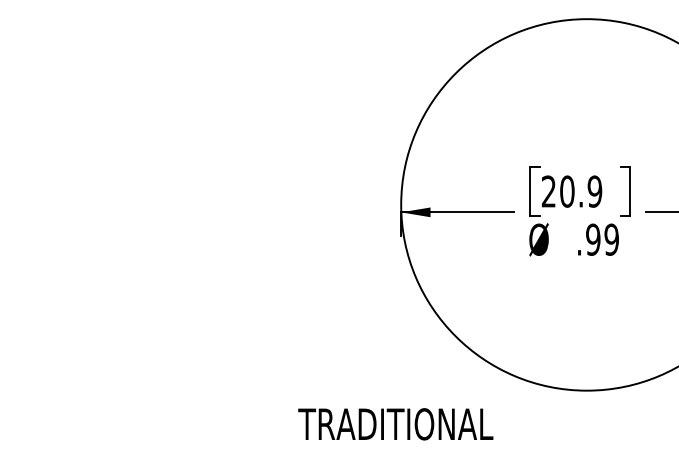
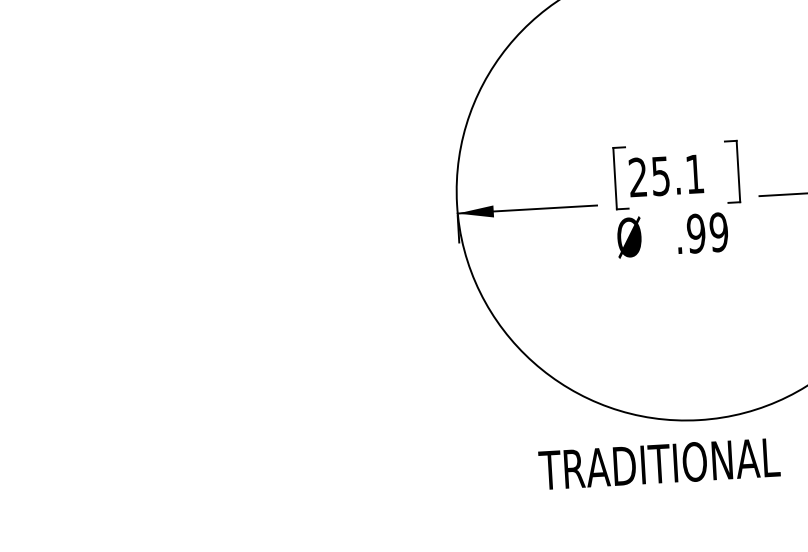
text: (581, 191) -> (678, 175), 20.9 -> 25.1
text: (395, 424) -> (659, 464), moved

